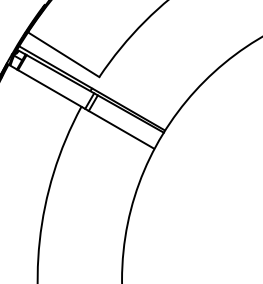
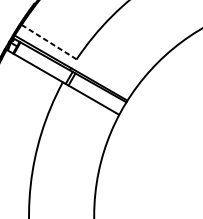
line: (63, 54) -> (48, 41), solid -> dashed

